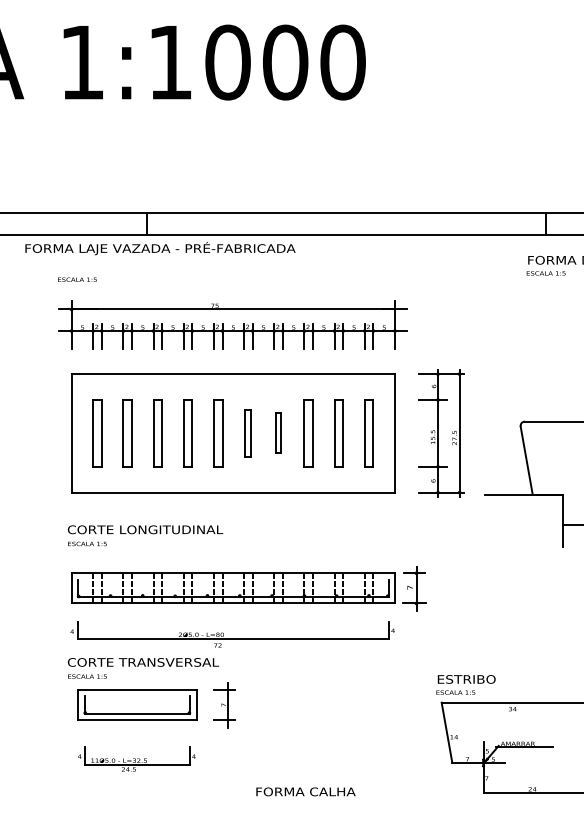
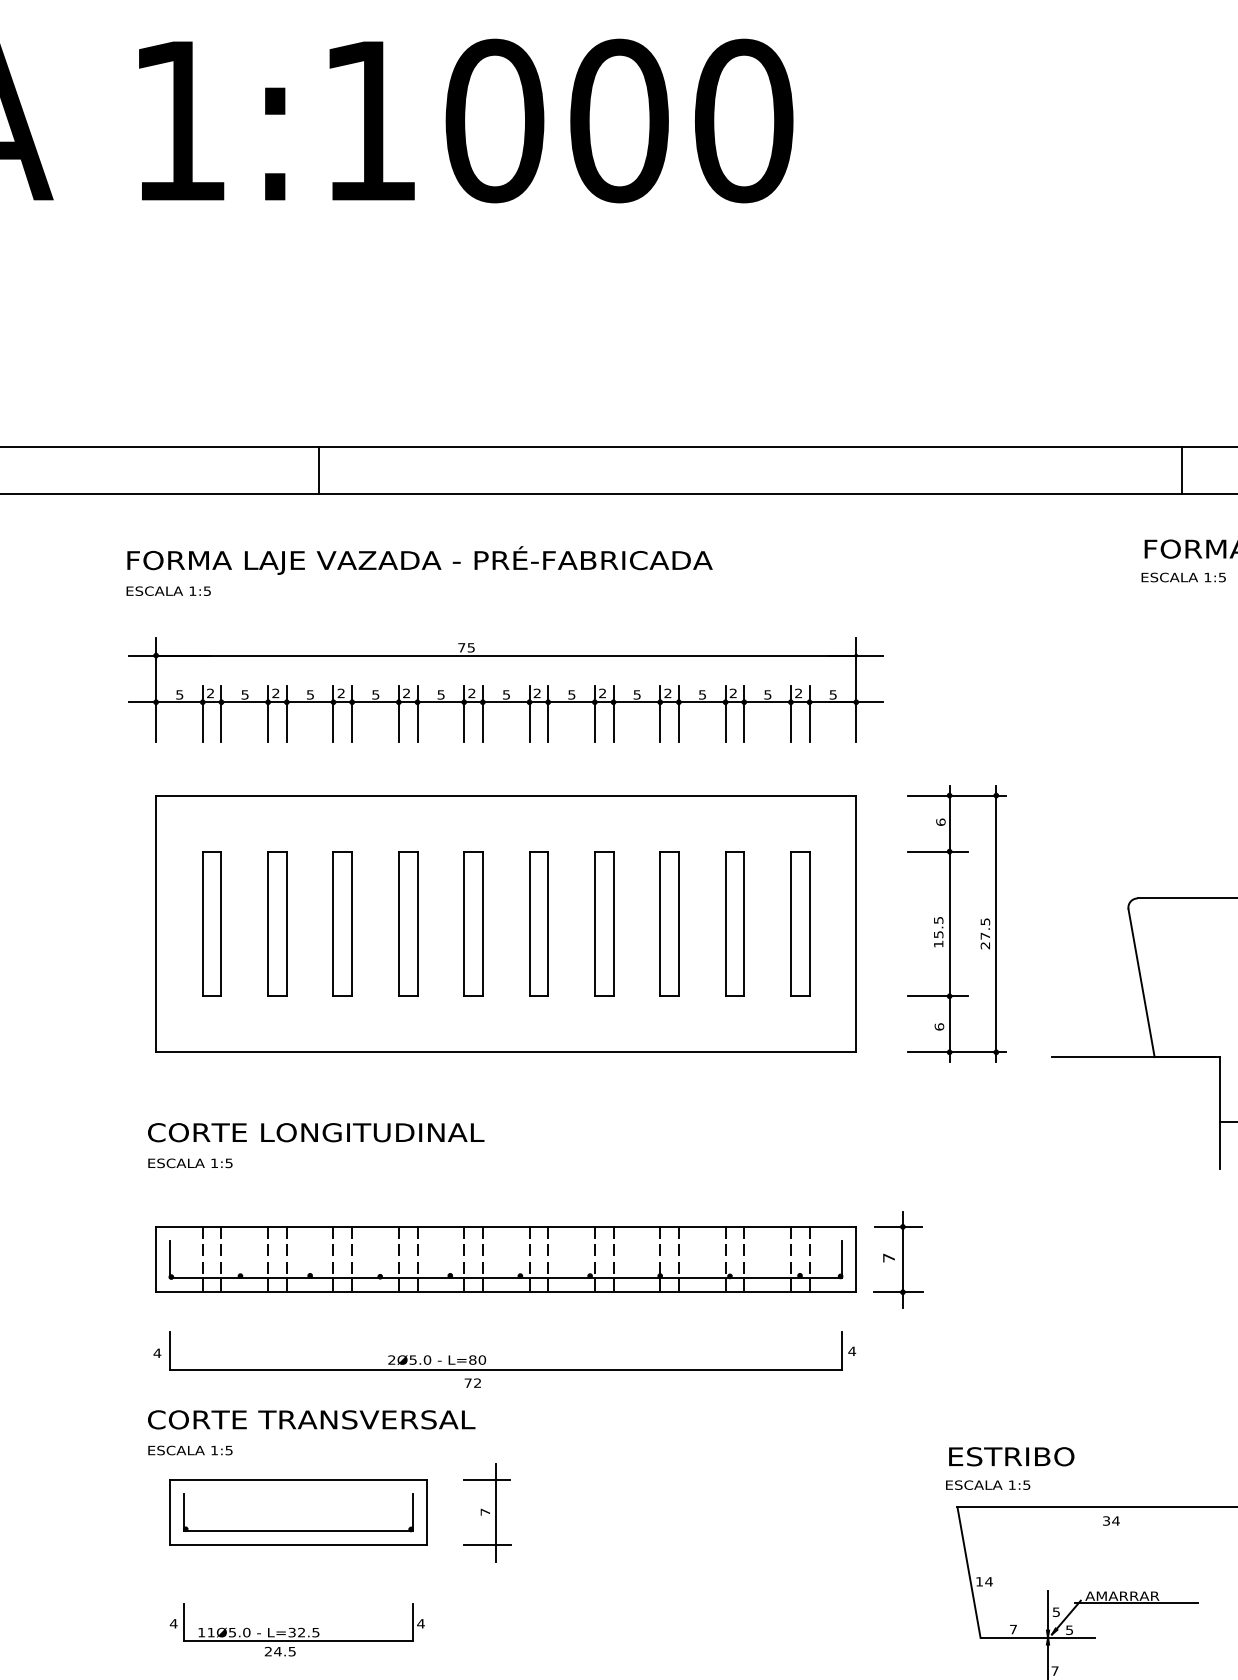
text: (160, 248) -> (420, 560), moved
part: (248, 433) -> (539, 924), size x1.43
part: (278, 433) -> (604, 924), size x1.67

